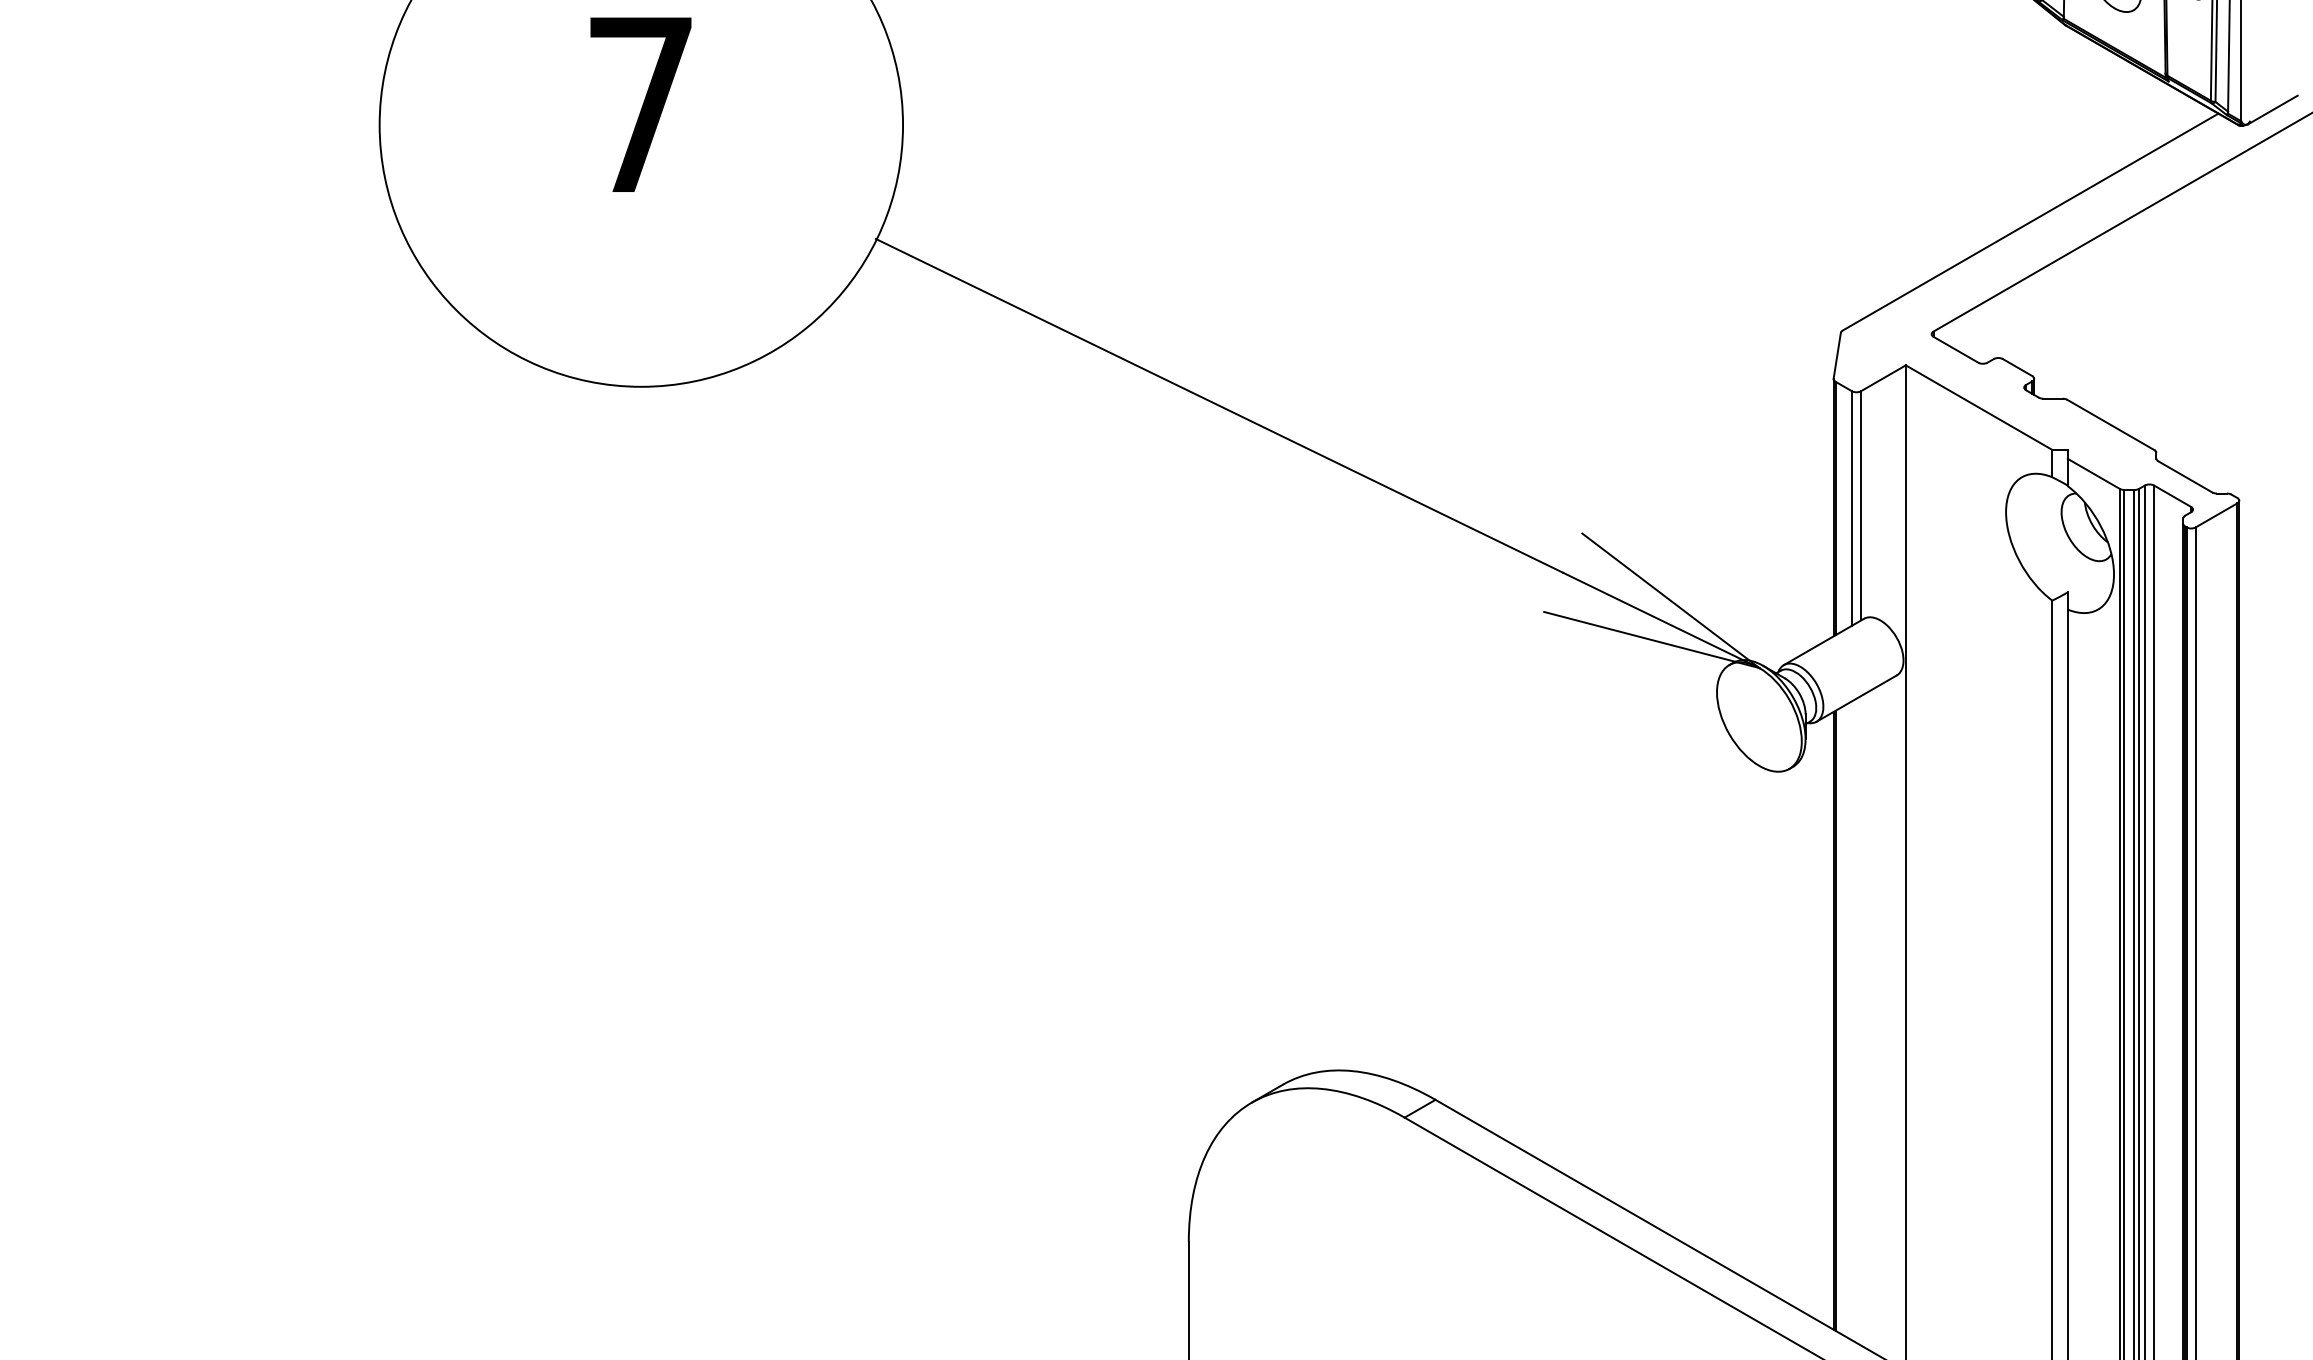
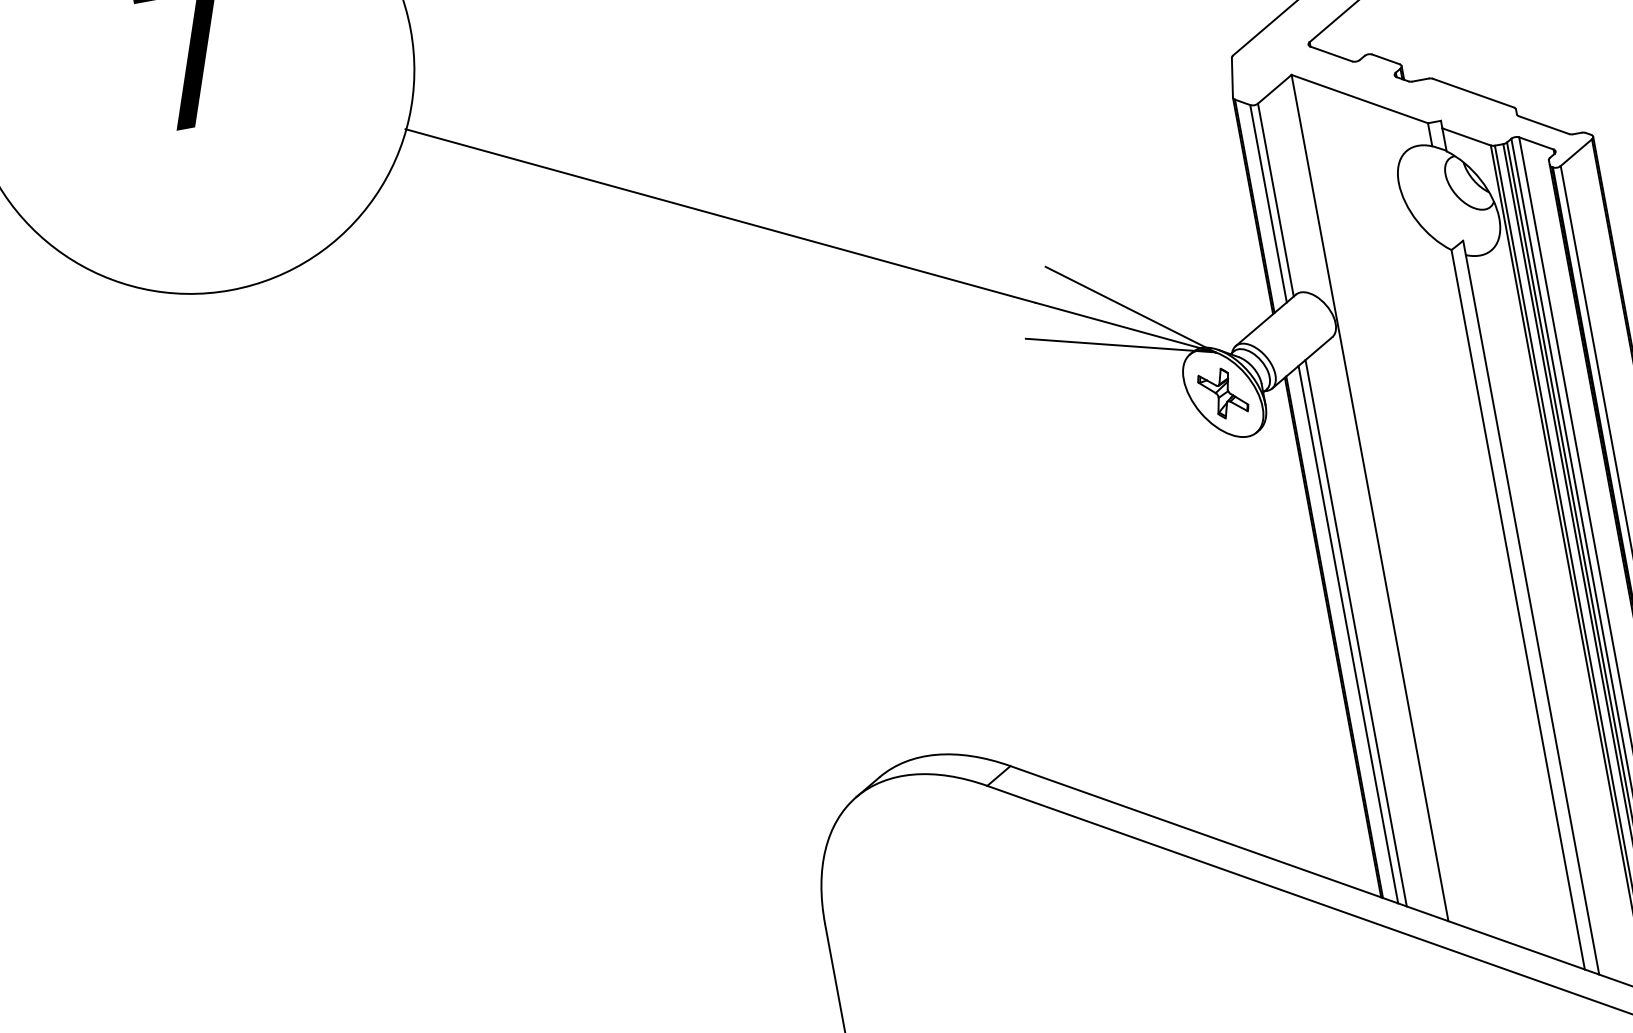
part: (1759, 716) -> (1223, 393), added
line: (1851, 1020) -> (1348, 634), added
line: (1861, 1020) -> (1356, 632), added

